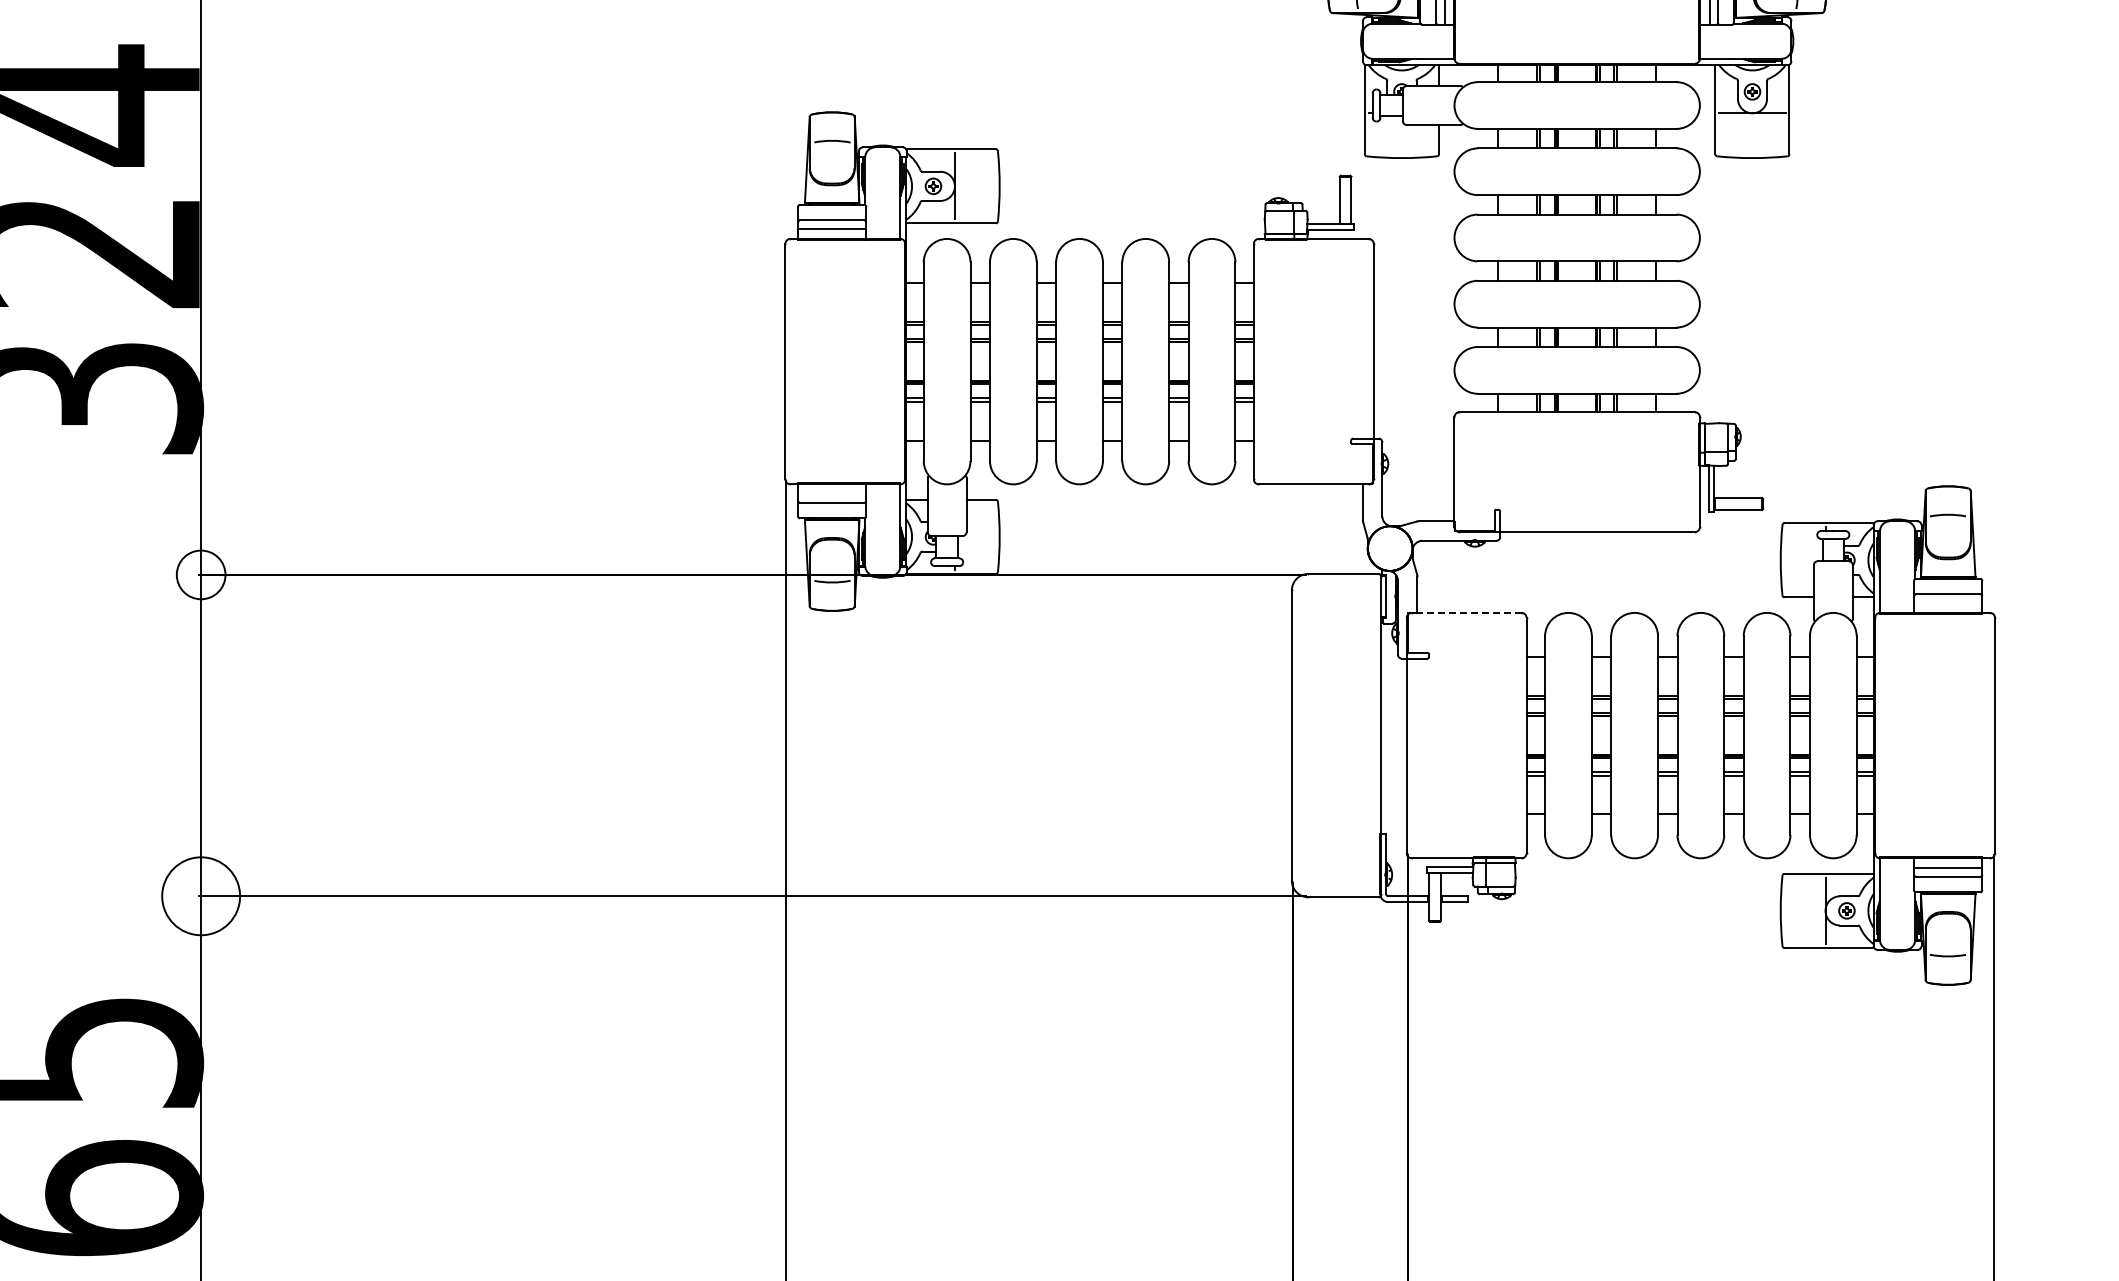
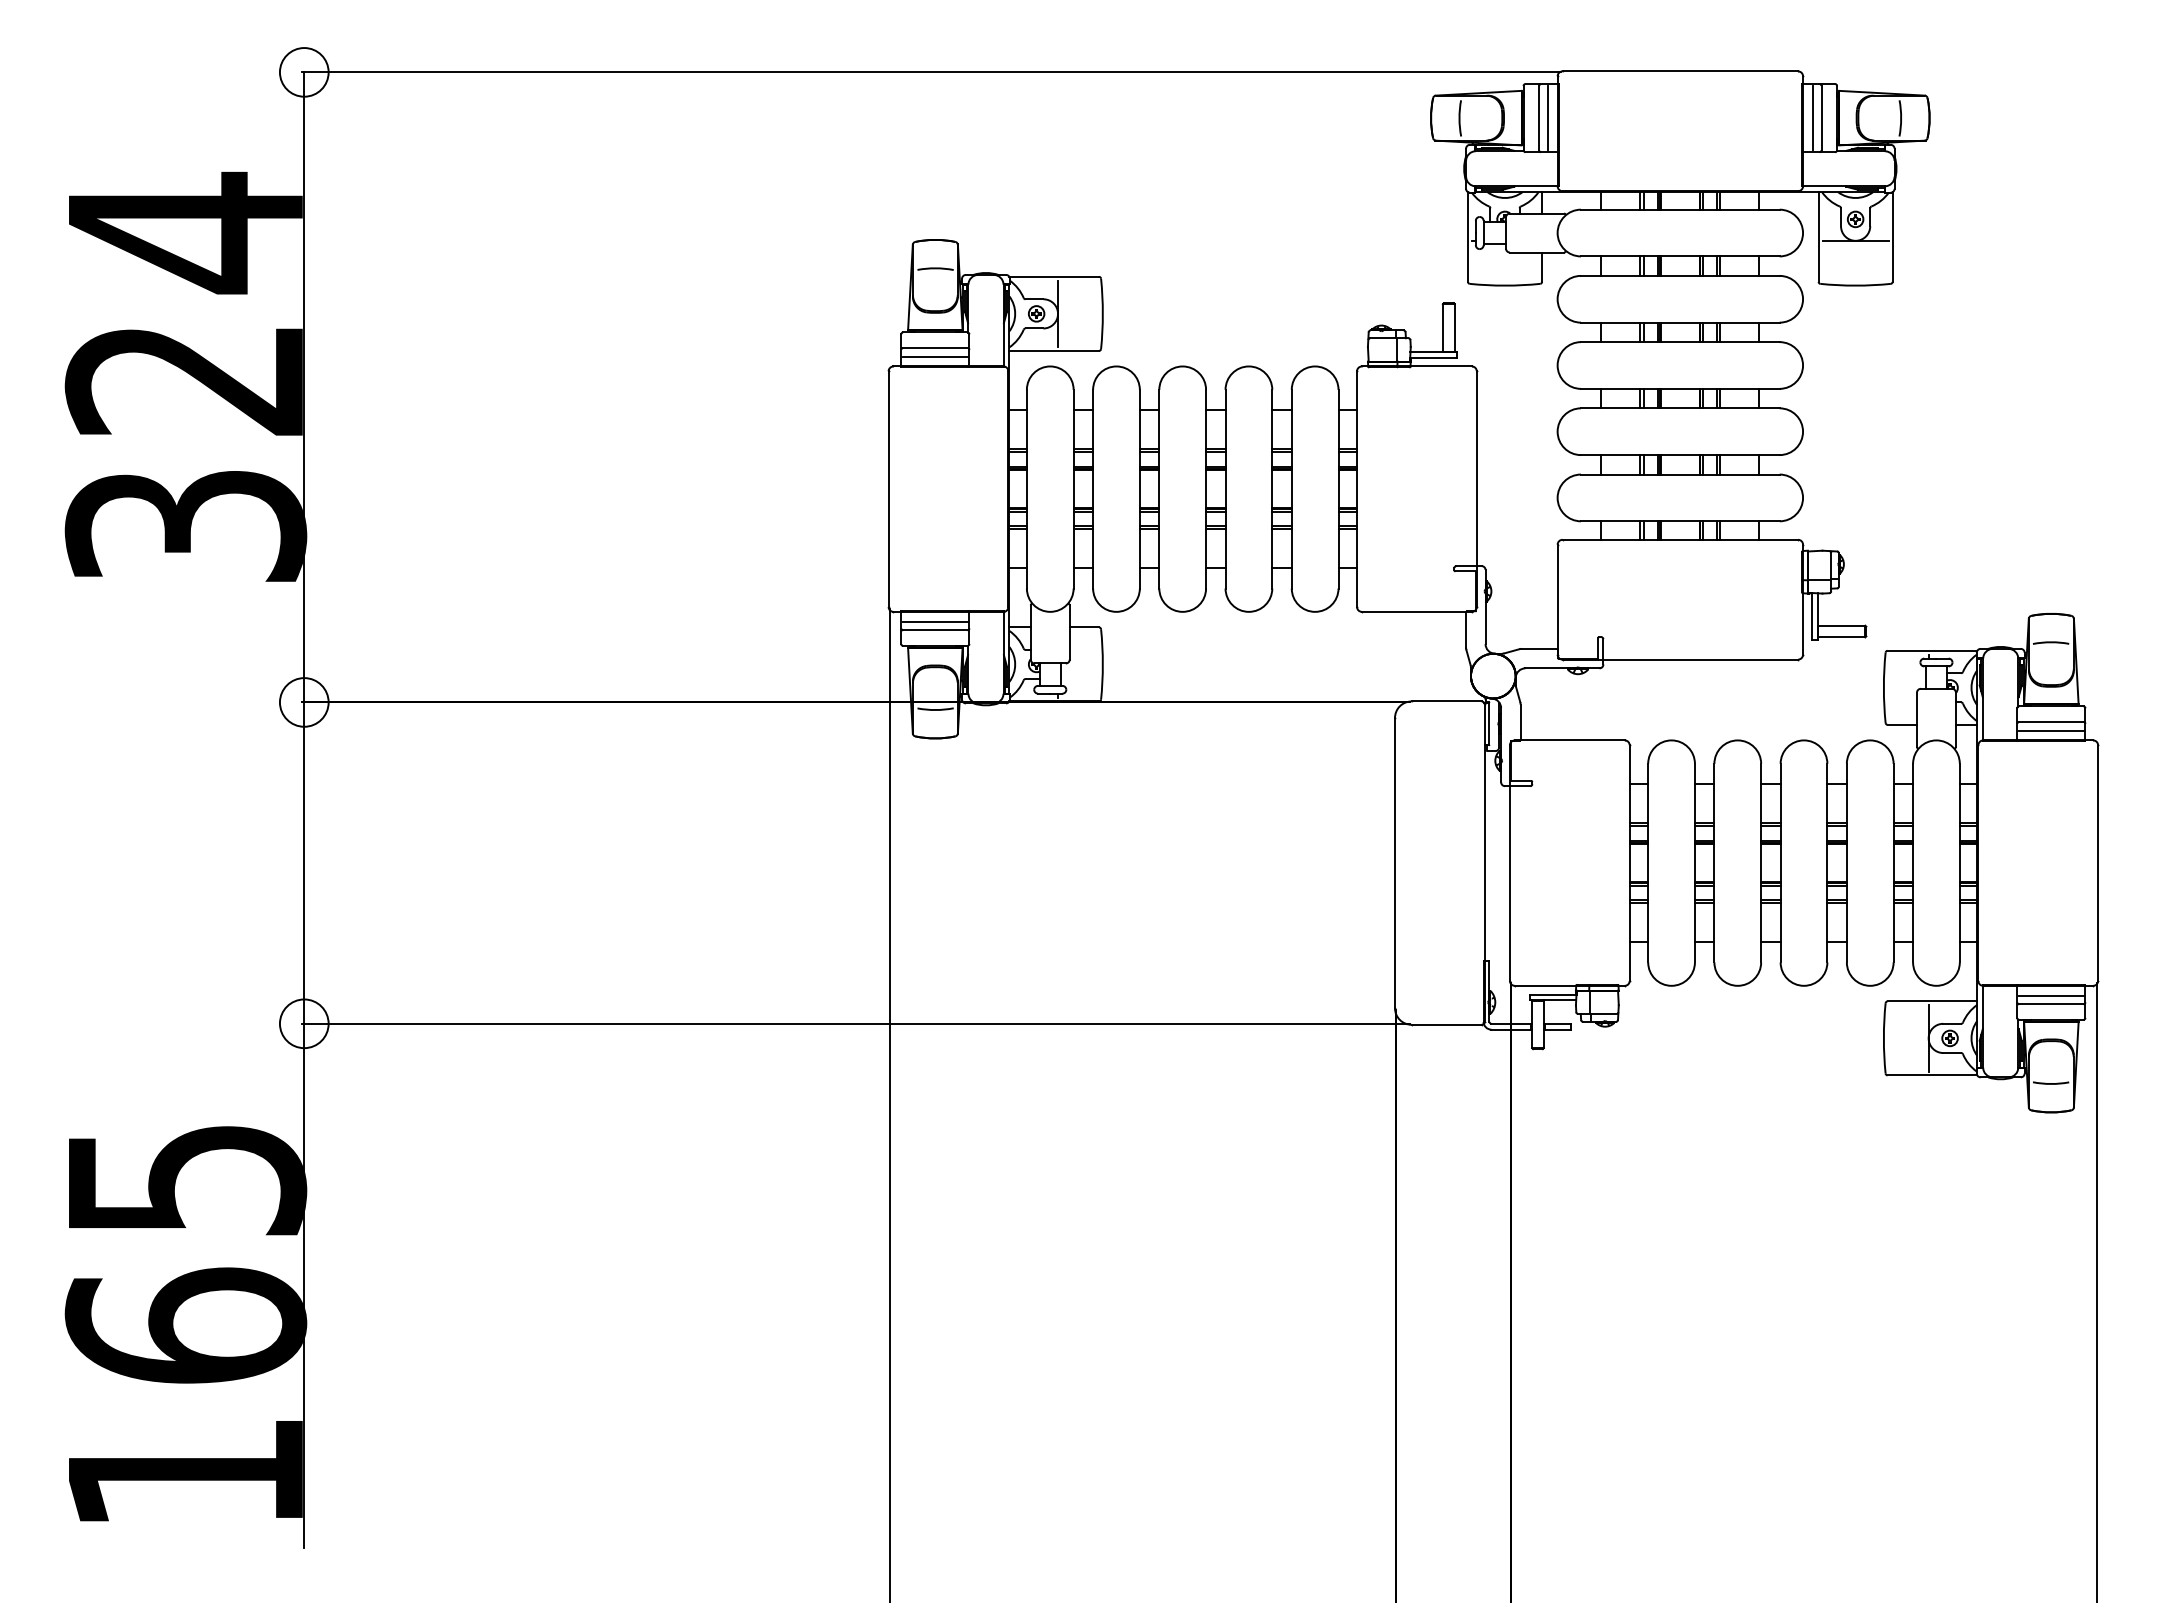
line: (832, 493) -> (935, 621), added
line: (1948, 602) -> (2051, 730), added
line: (1466, 612) -> (1569, 740), dashed -> solid
circle: (200, 895) -> (303, 1023), size x0.62

